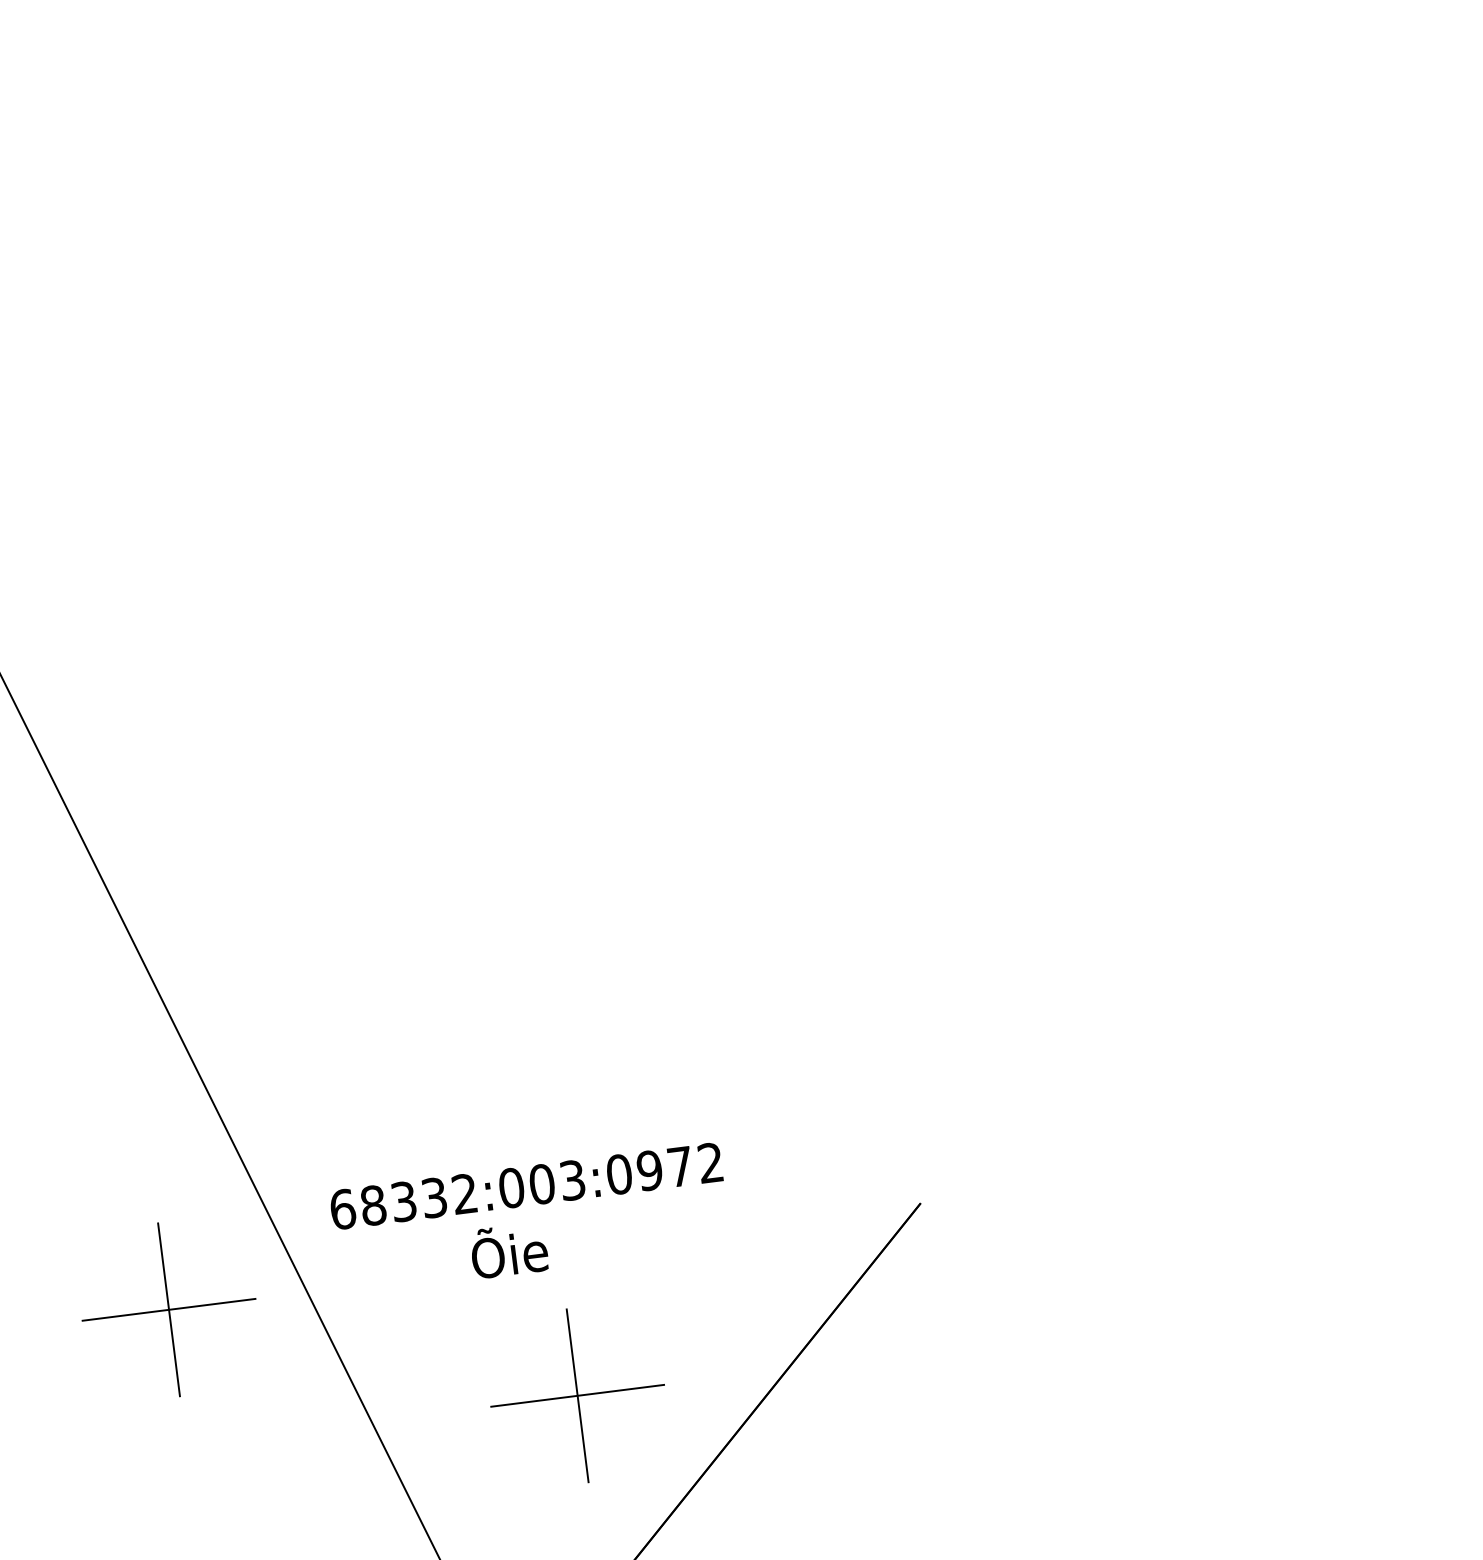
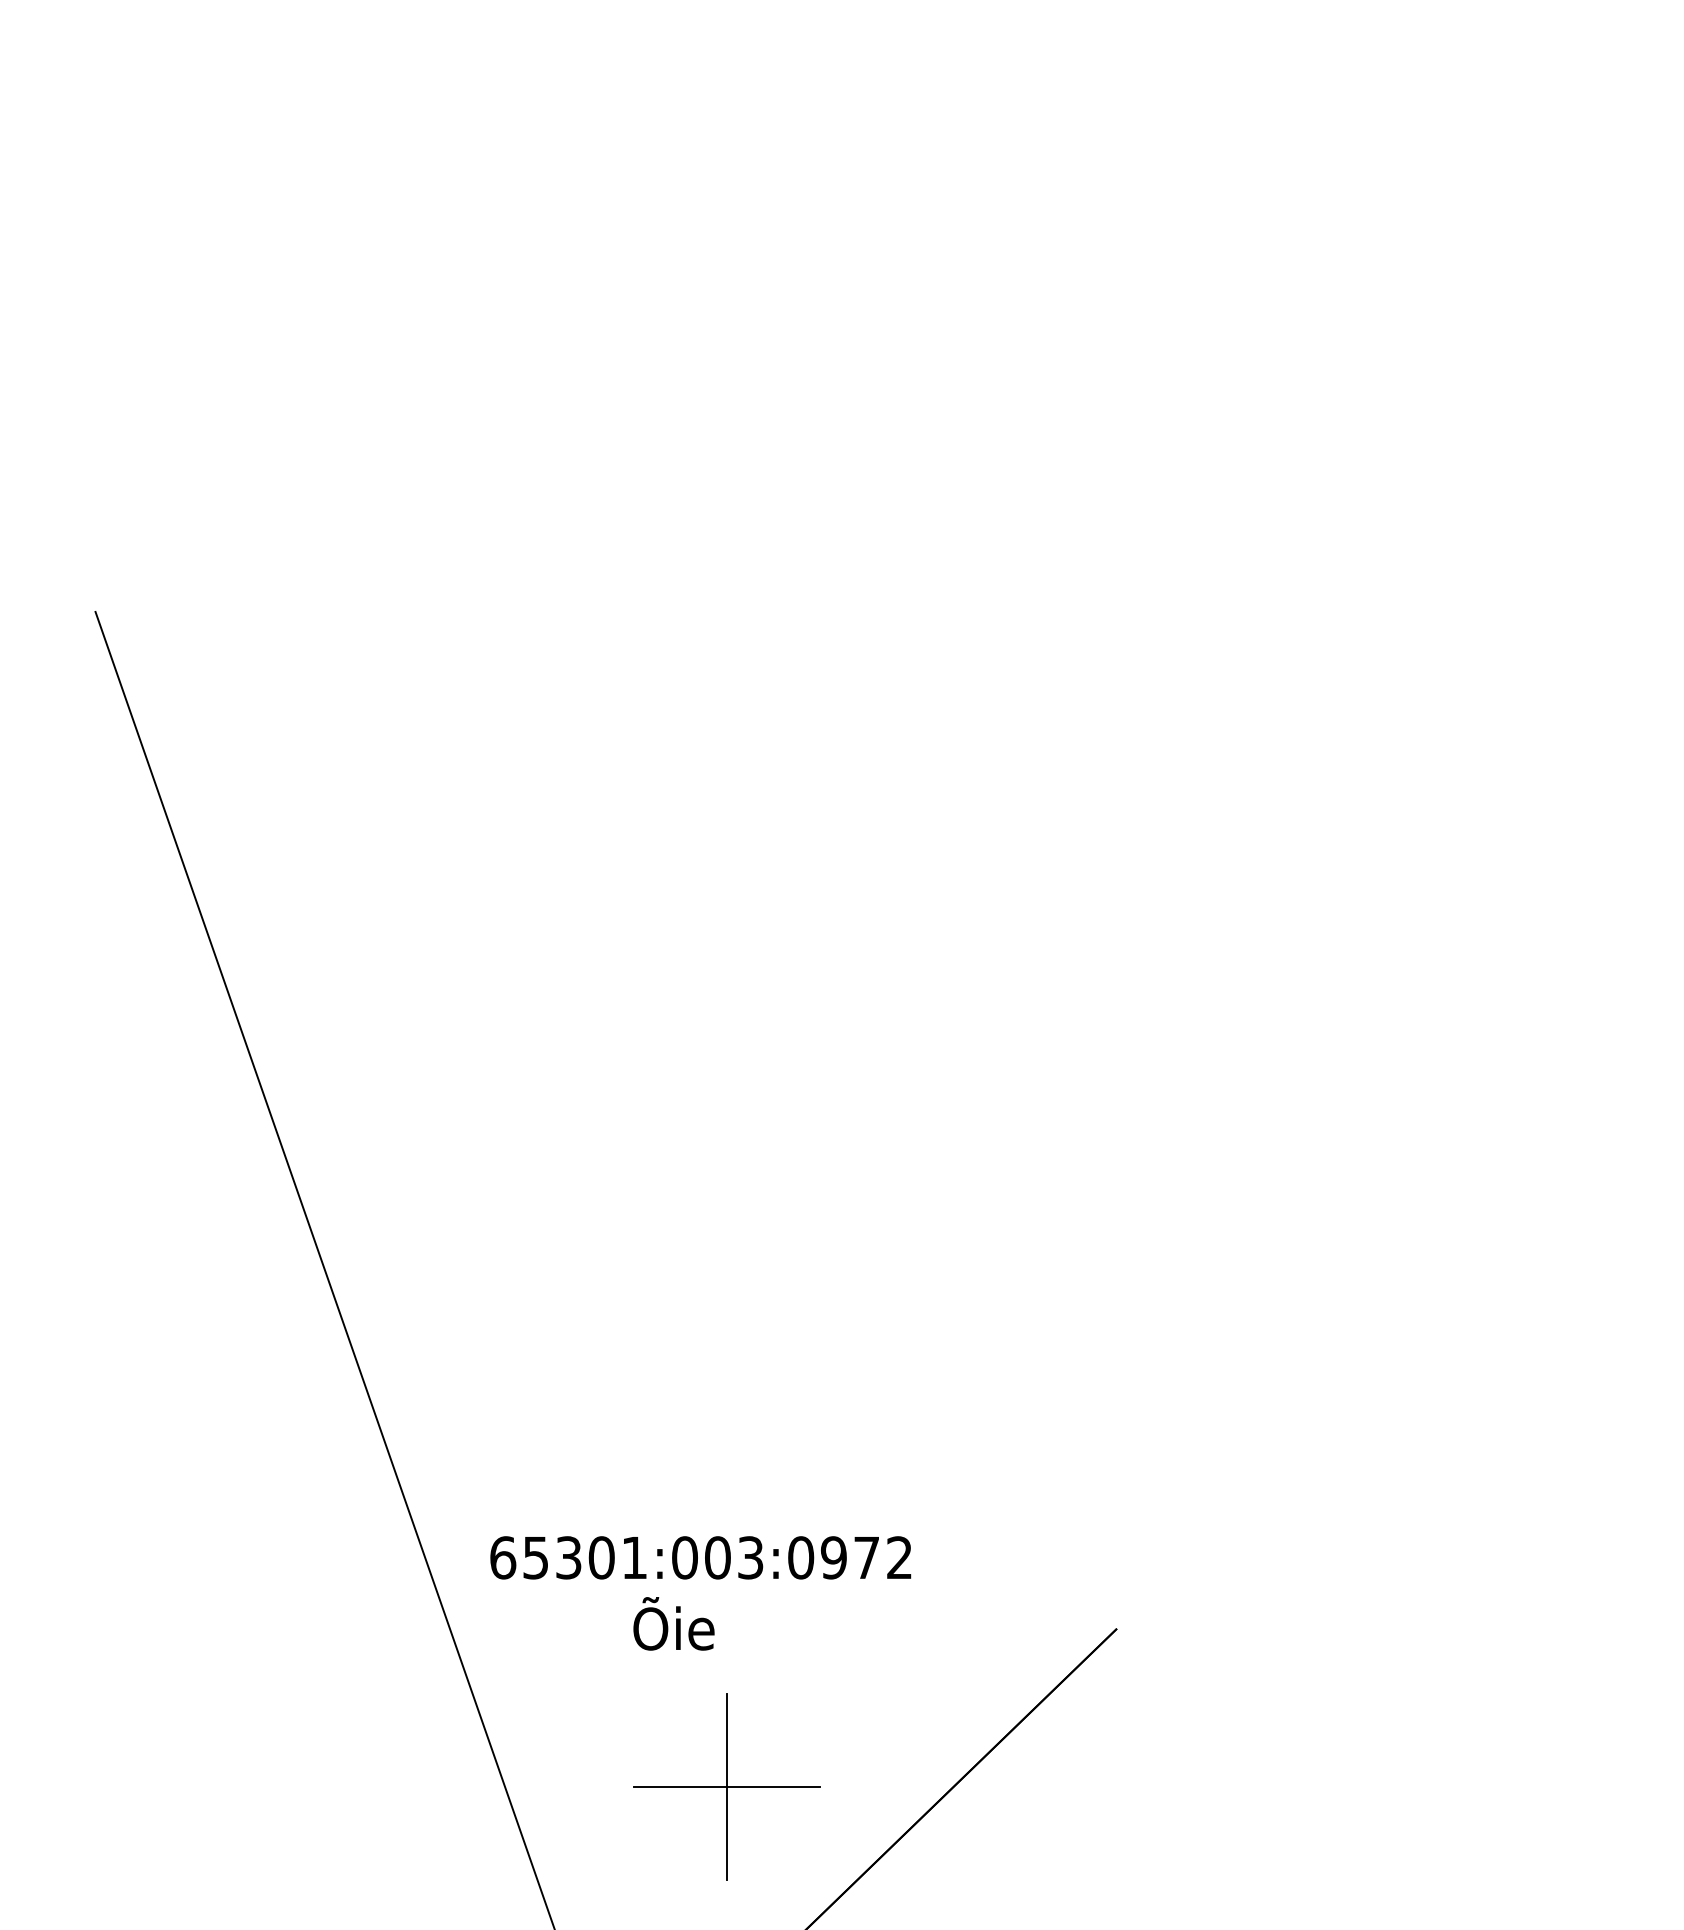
text: (418, 1199) -> (584, 1557), 68332:003:0972 -> 65301:003:0972
part: (168, 1309) -> (304, 1640), removed

